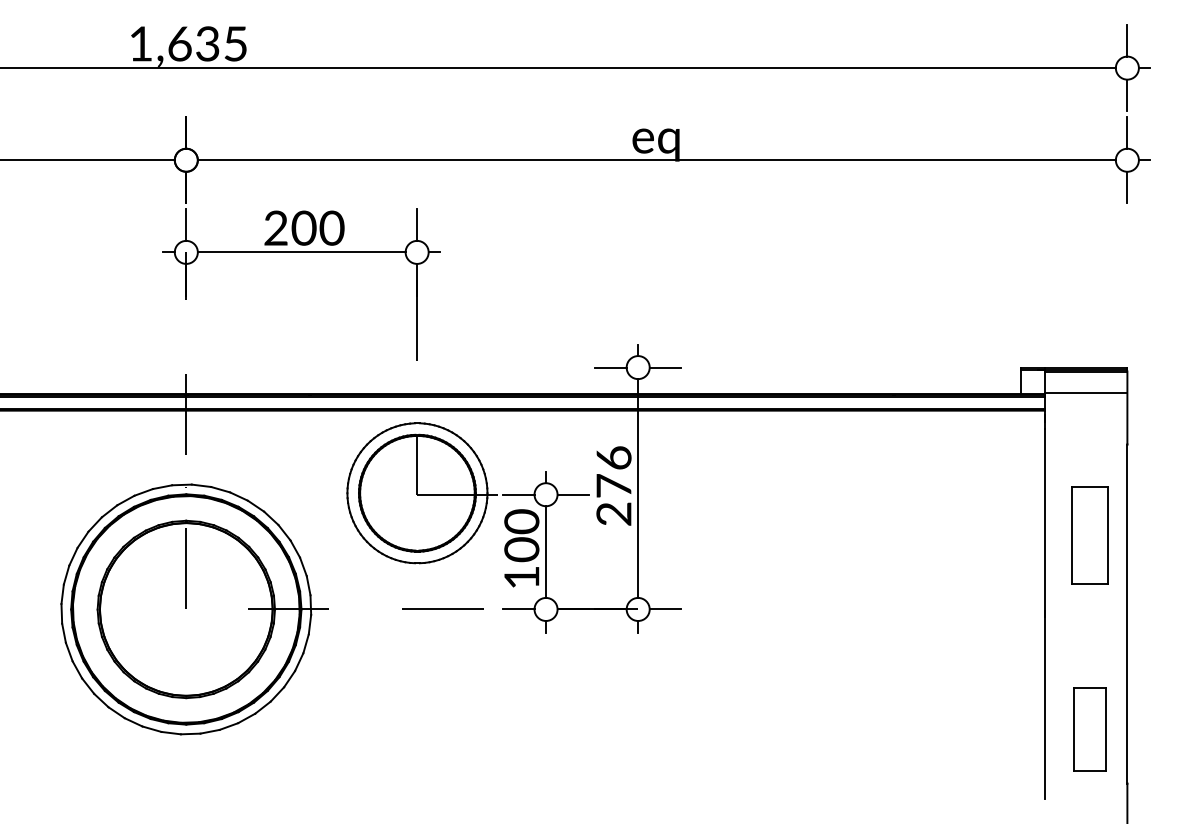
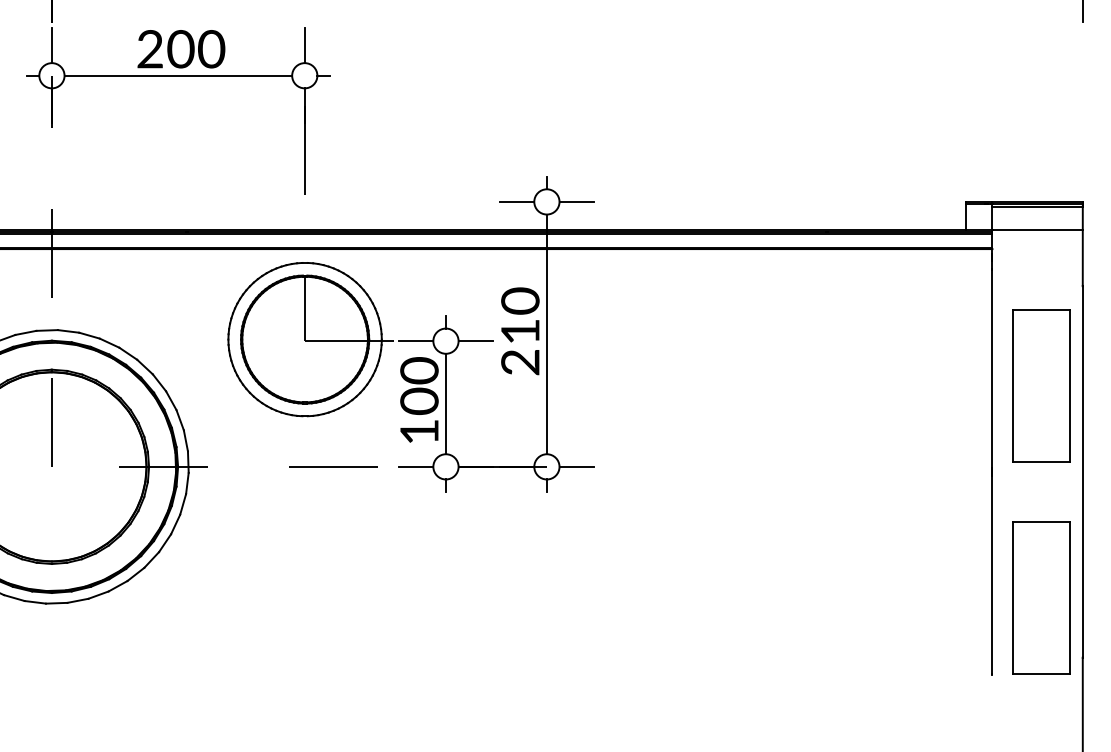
text: (613, 471) -> (519, 315), 276 -> 210
part: (1089, 535) -> (1041, 385), size x1.43
part: (1089, 729) -> (1041, 598), size x1.67

